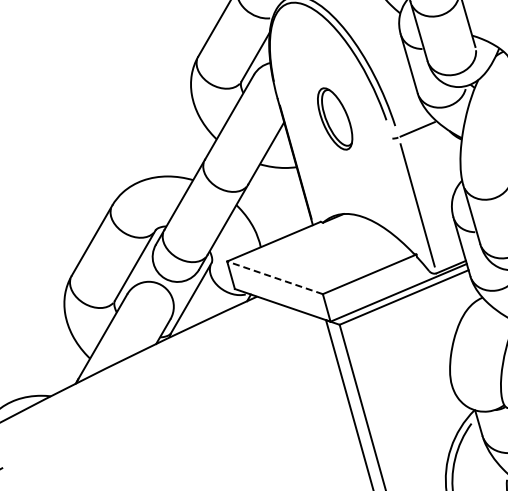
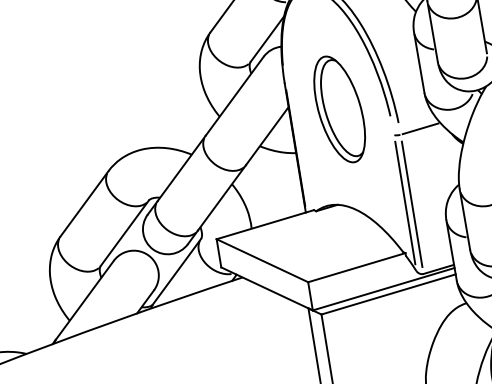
part: (334, 118) -> (339, 108), size x1.67
line: (410, 204) -> (405, 202), added
line: (275, 277) -> (262, 260), dashed -> solid

